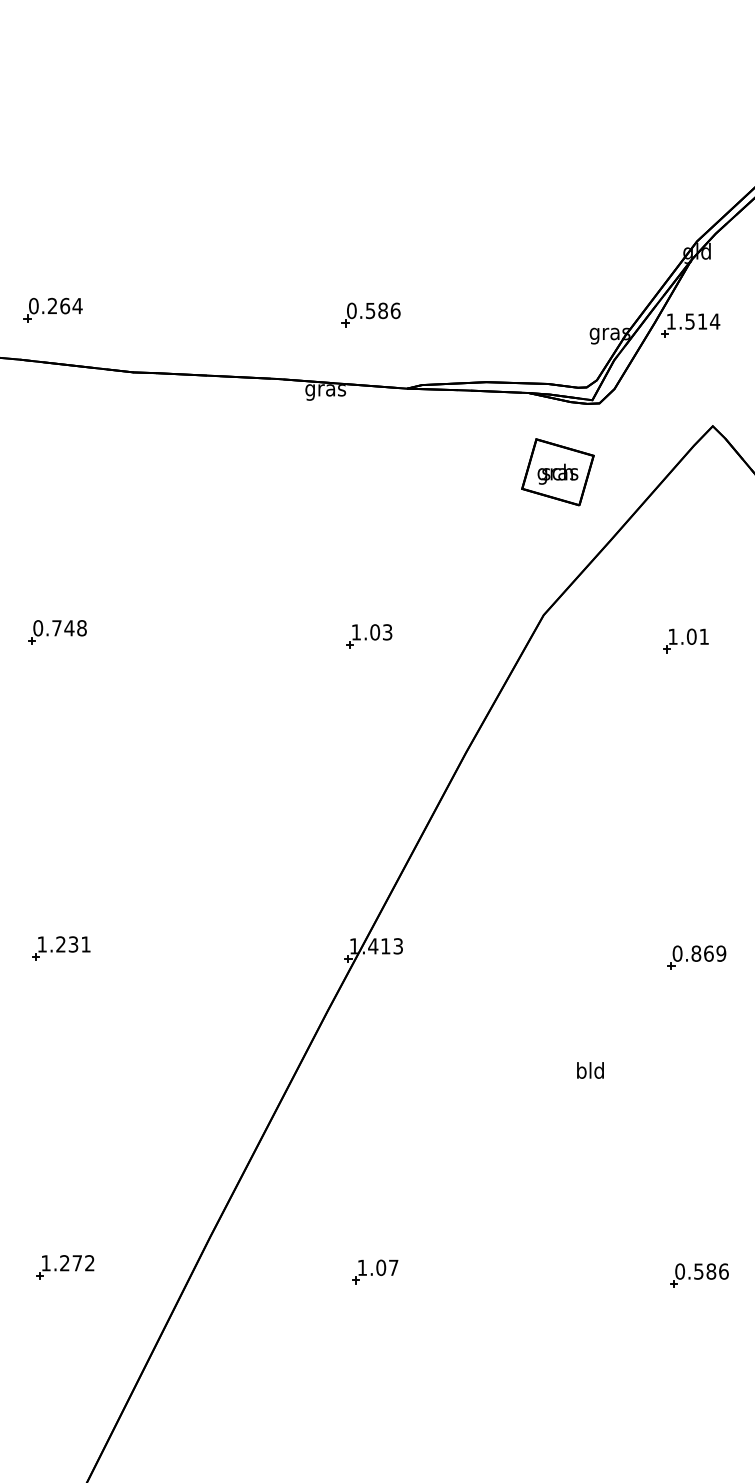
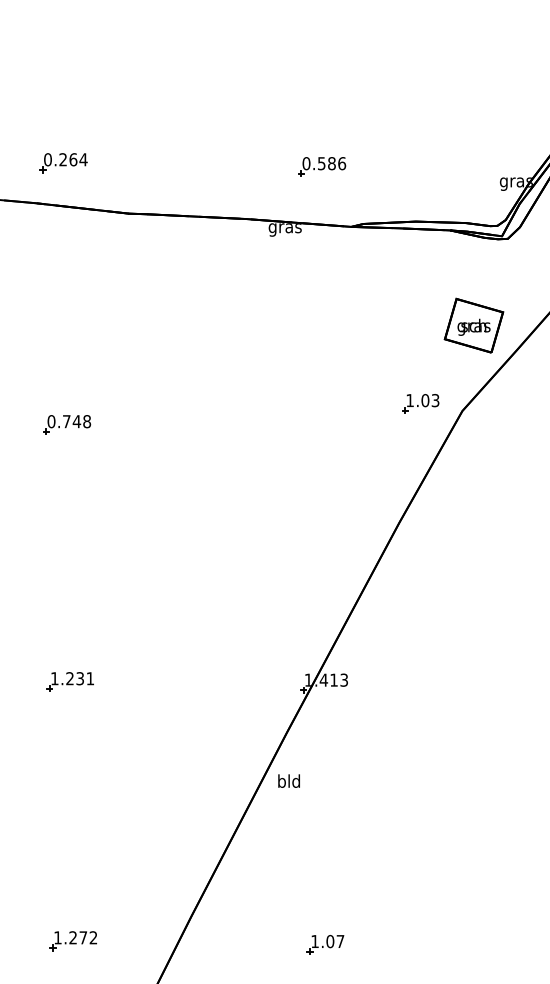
part: (557, 472) -> (473, 325), moved
part: (369, 636) -> (420, 403), moved
text: (590, 1070) -> (289, 781), moved

